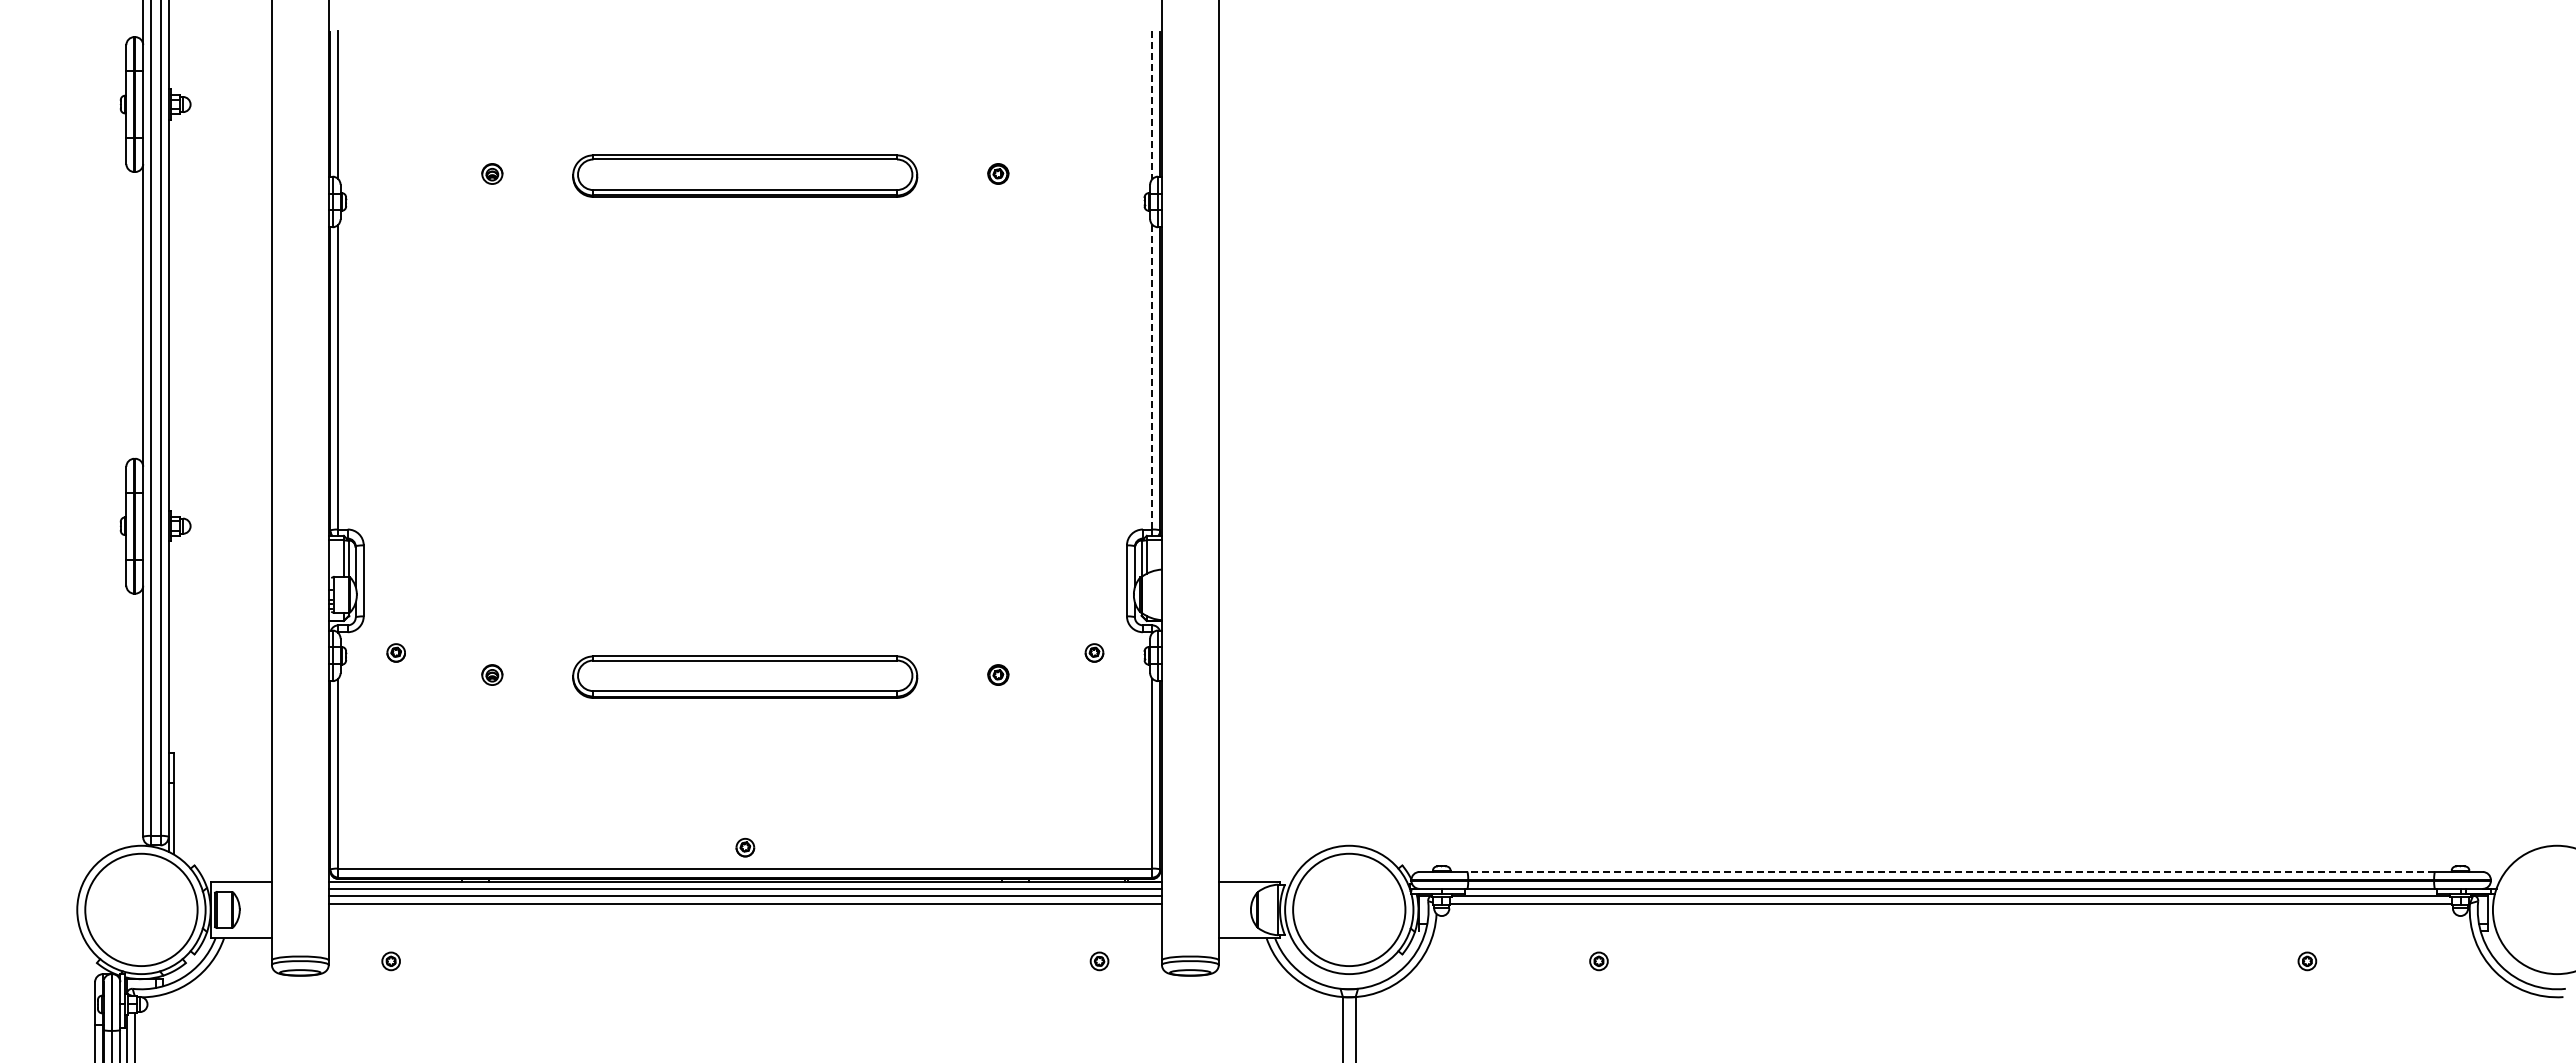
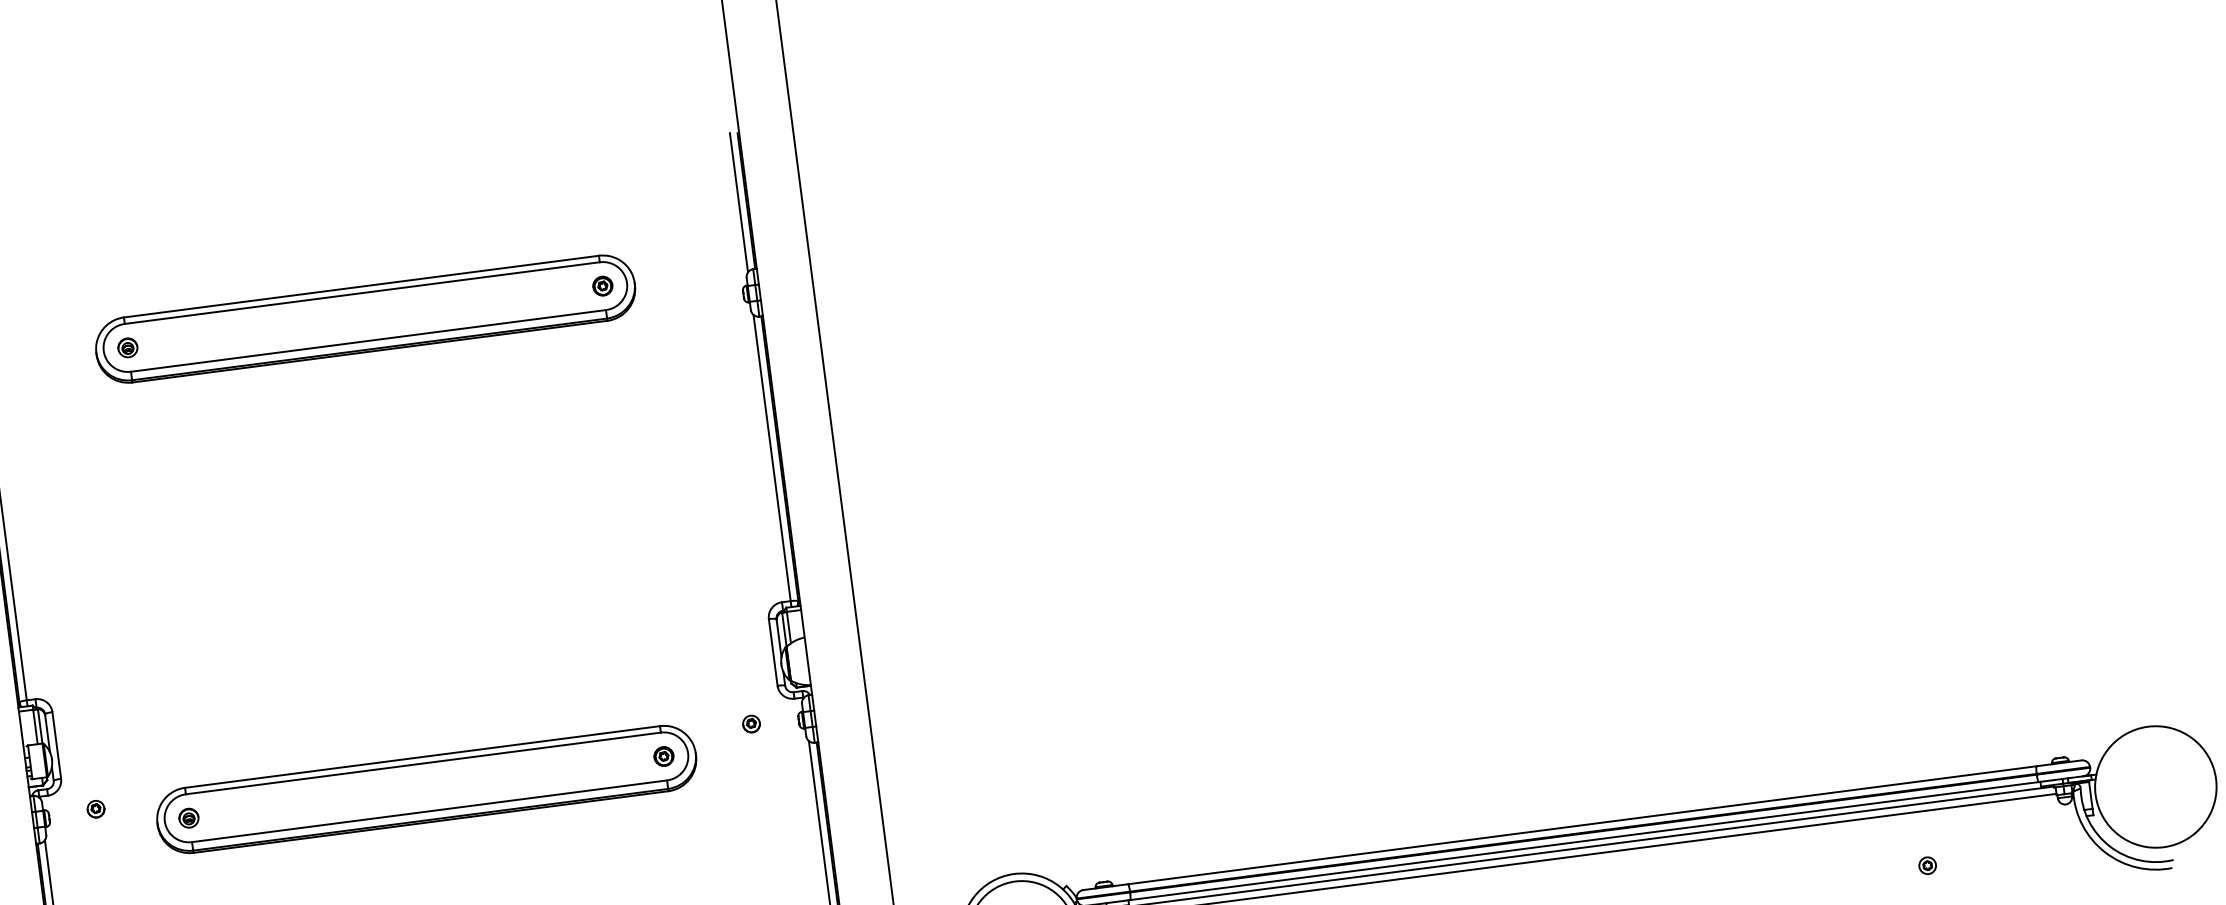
line: (1152, 105) -> (739, 203), dashed -> solid
part: (744, 175) -> (364, 318), size x1.67
line: (1152, 377) -> (772, 458), dashed -> solid
part: (744, 676) -> (425, 788), size x1.67
line: (1951, 872) -> (1582, 825), dashed -> solid

